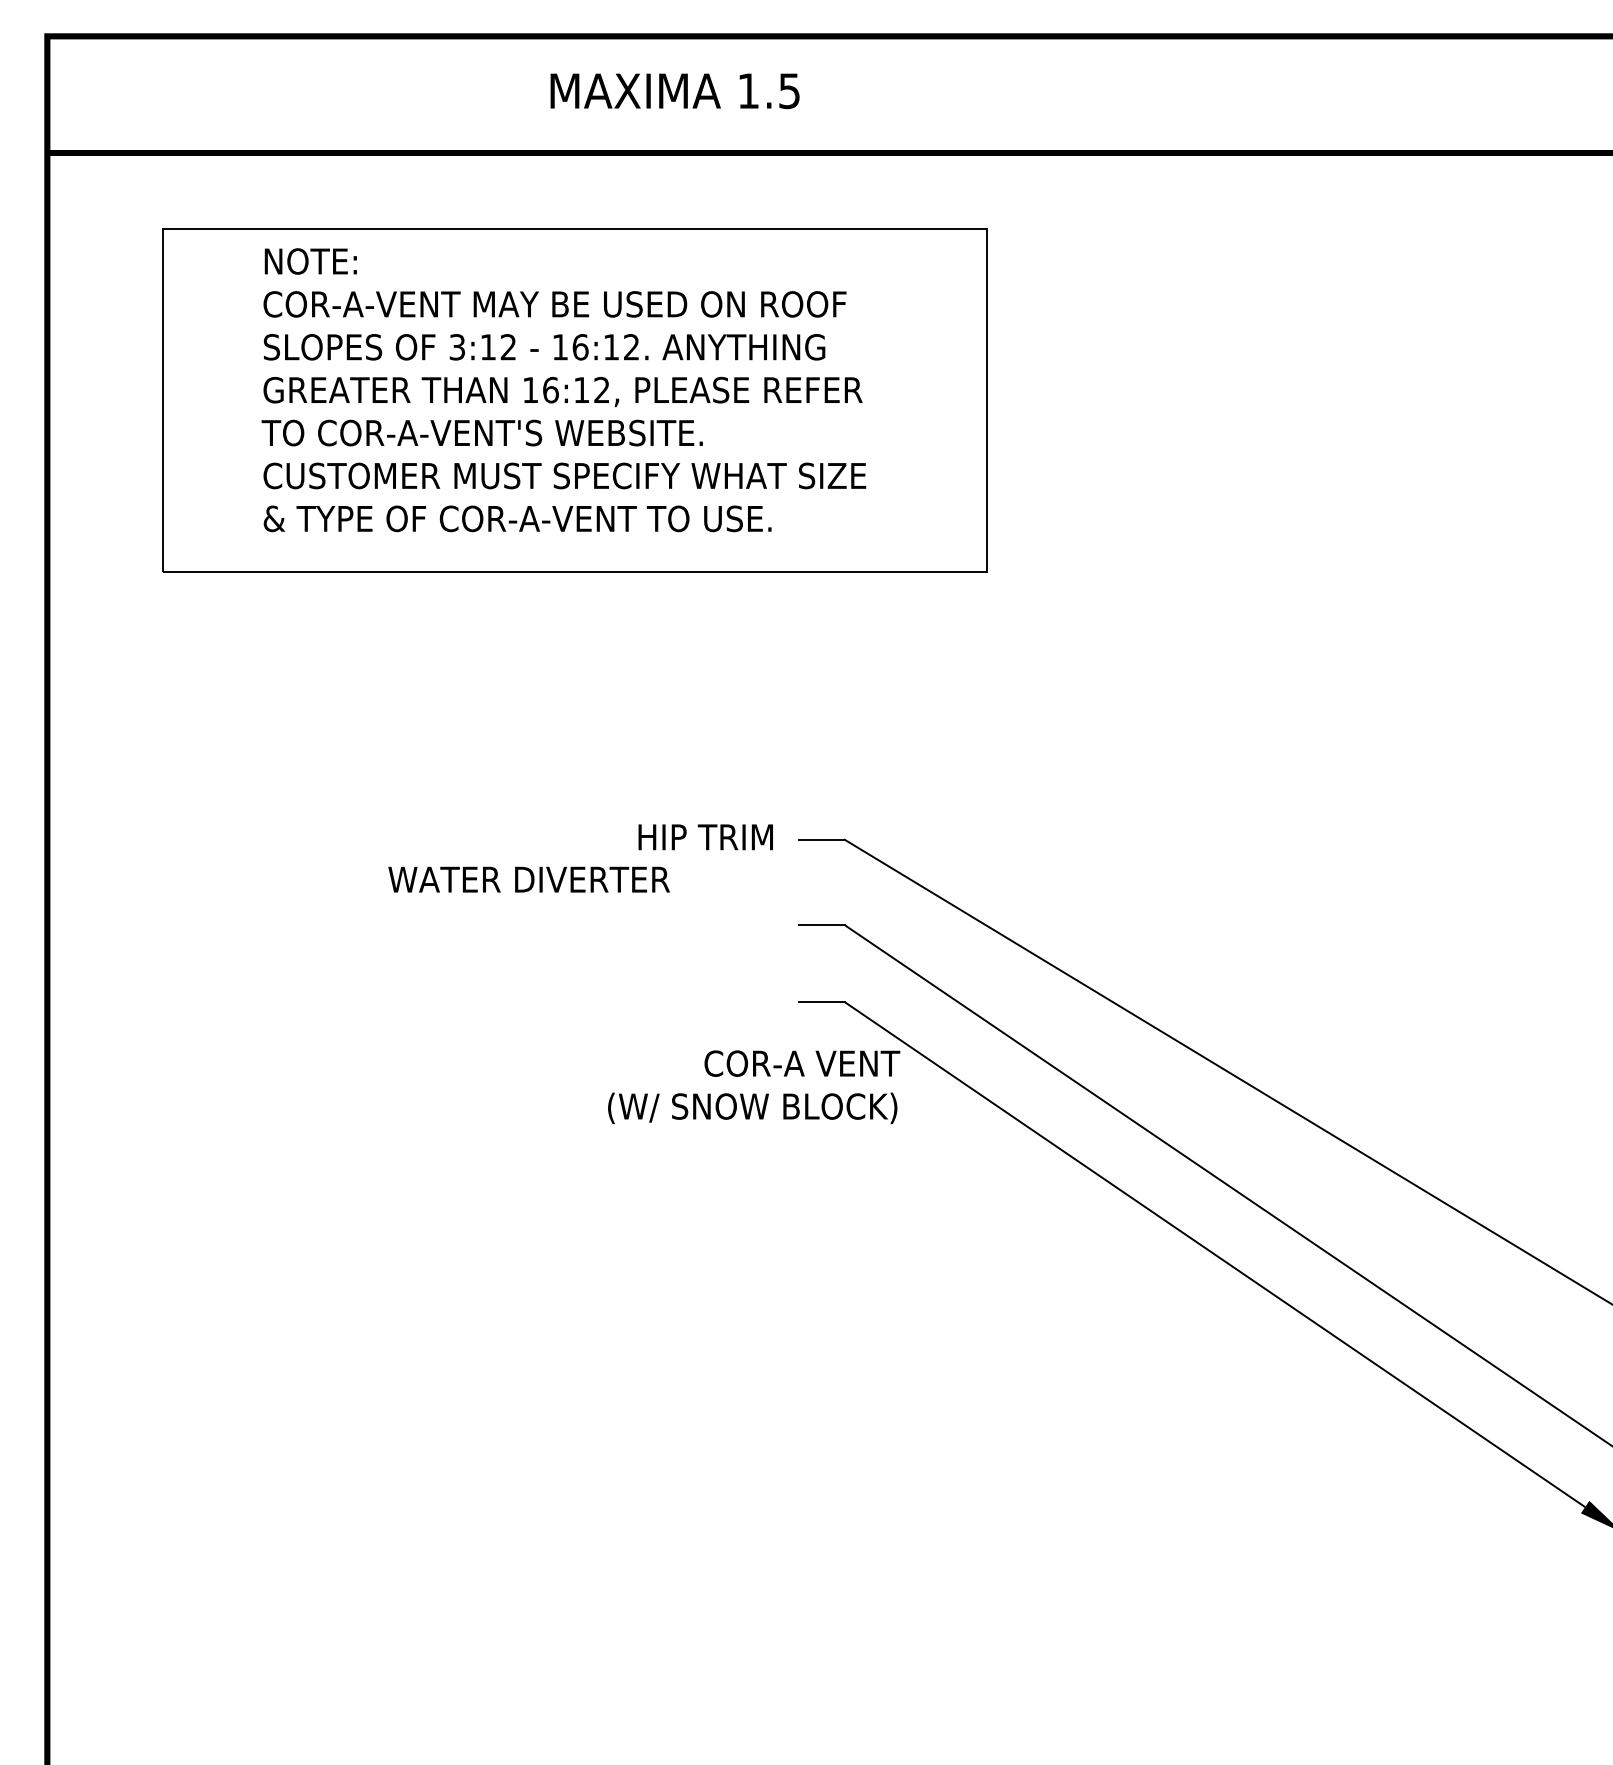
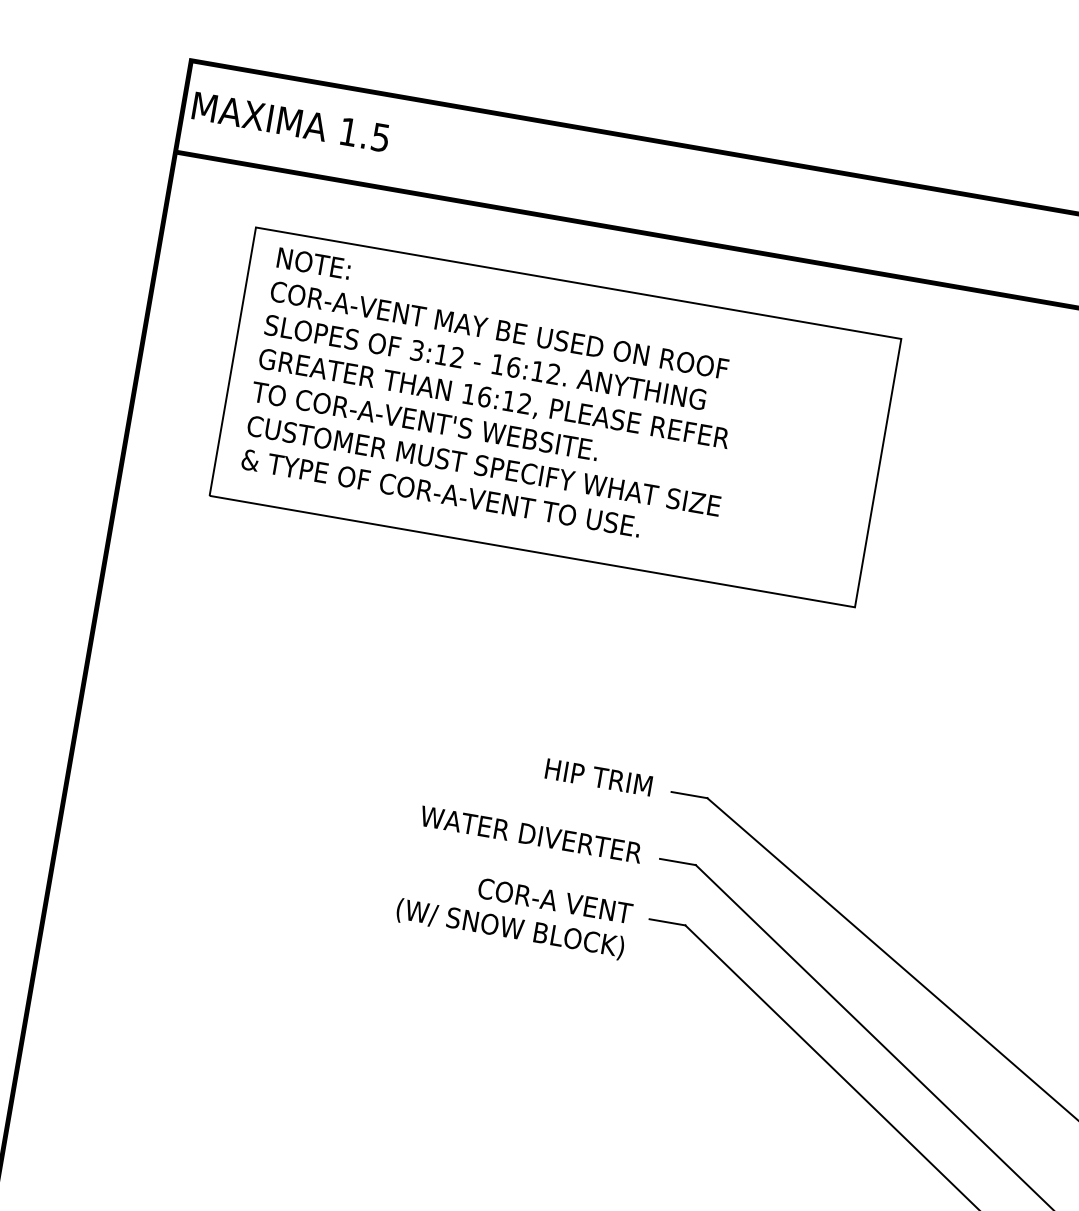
text: (674, 91) -> (290, 122), moved
text: (563, 390) -> (494, 398), moved
text: (528, 879) -> (530, 834), moved
text: (754, 1086) -> (514, 912), moved

